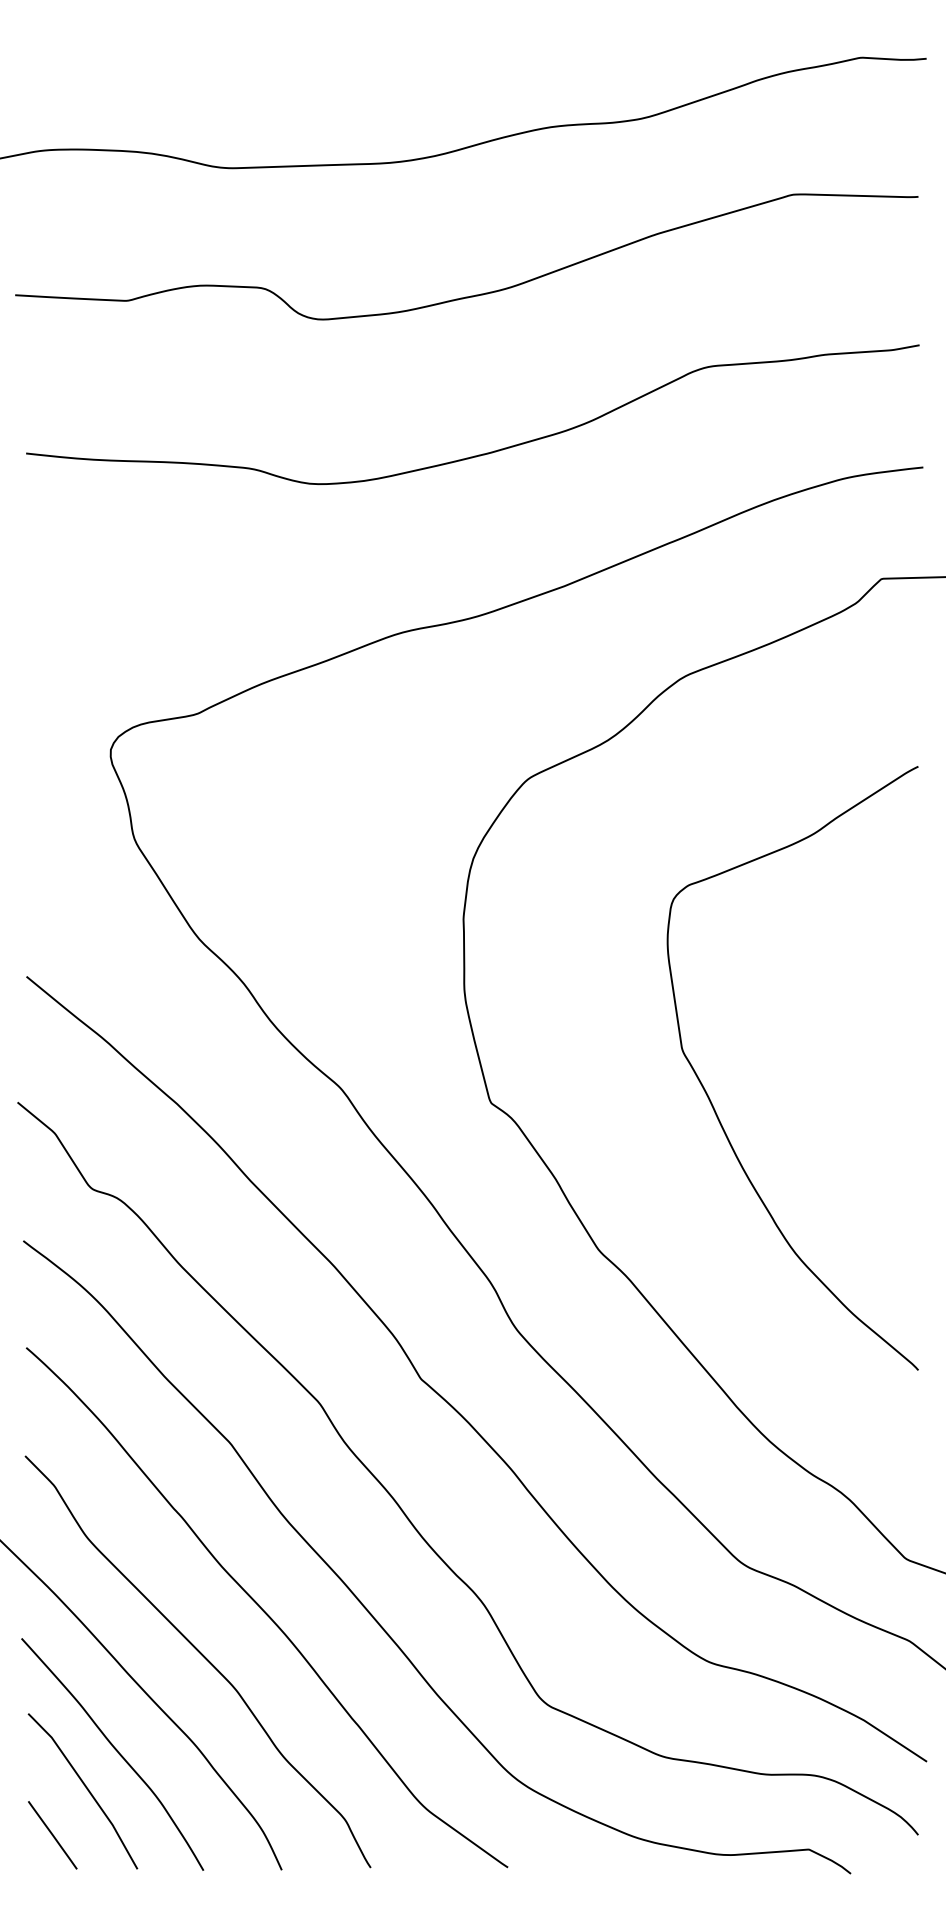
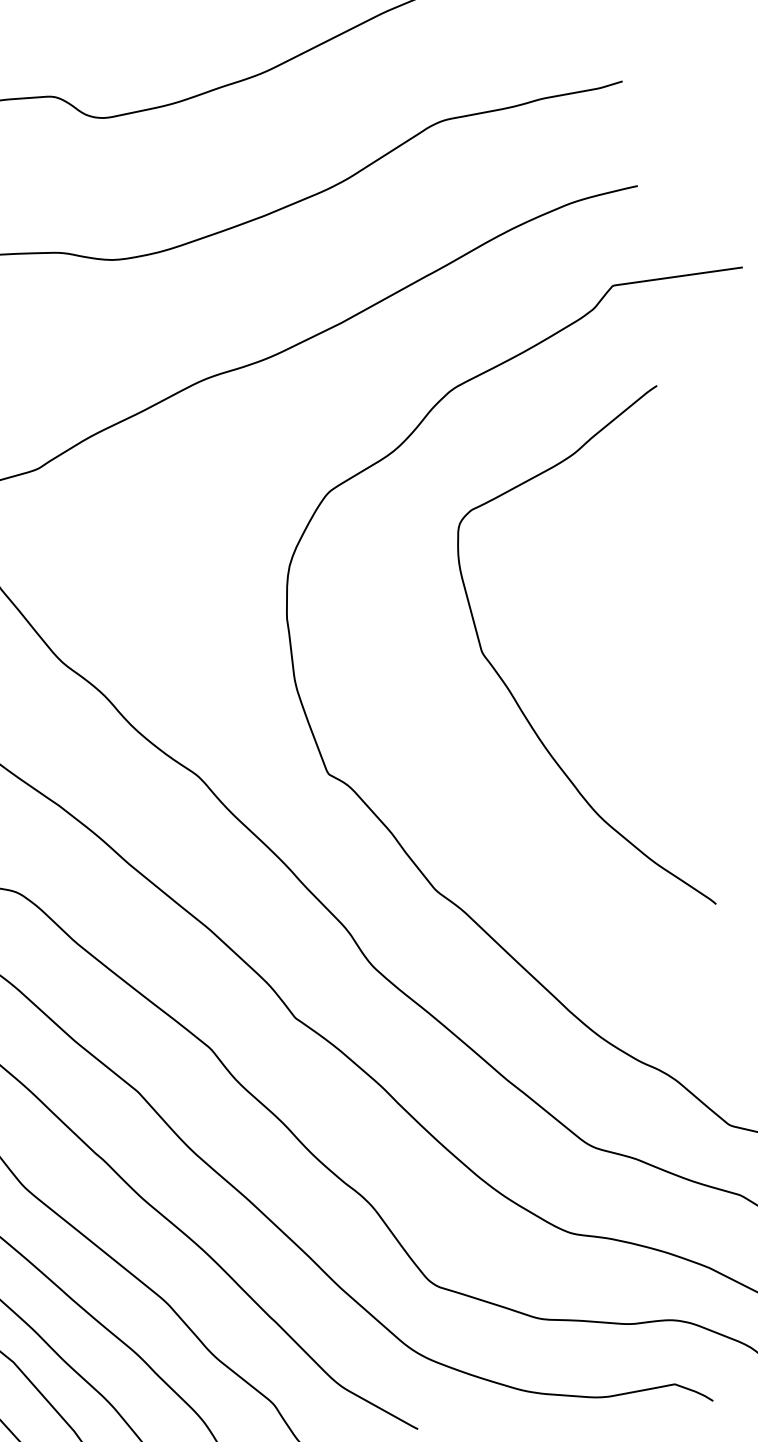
curve: (714, 1107) -> (515, 698), moved

